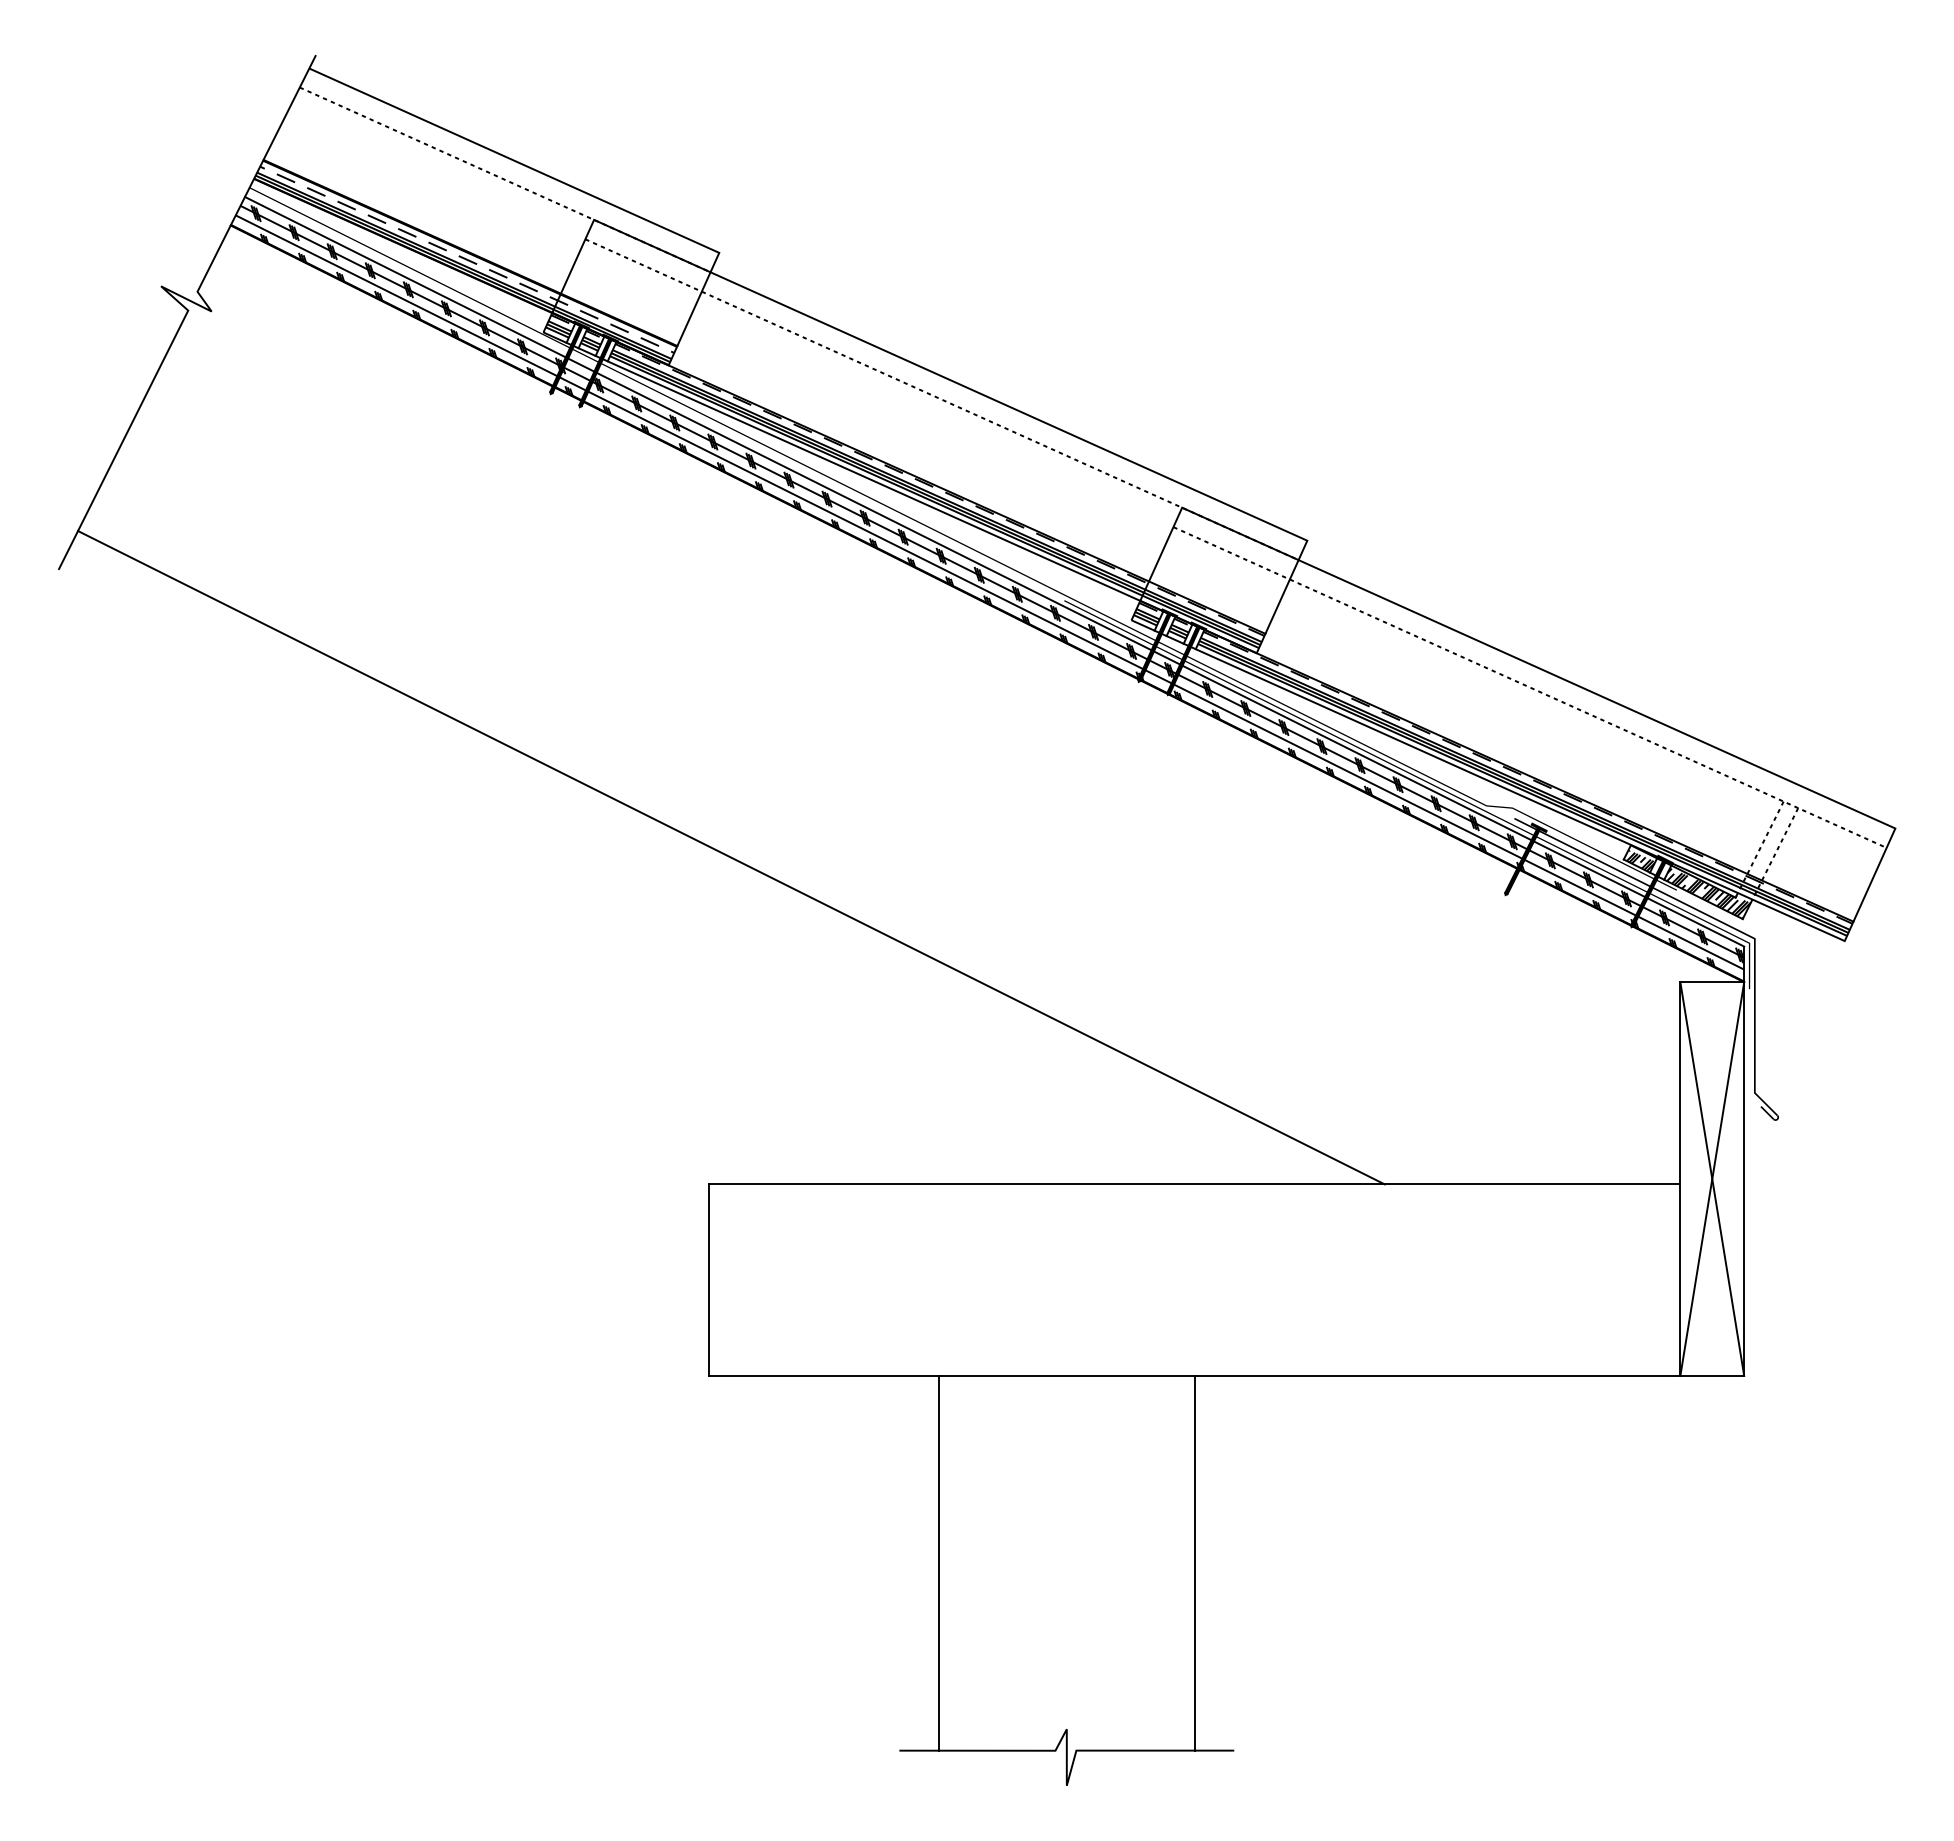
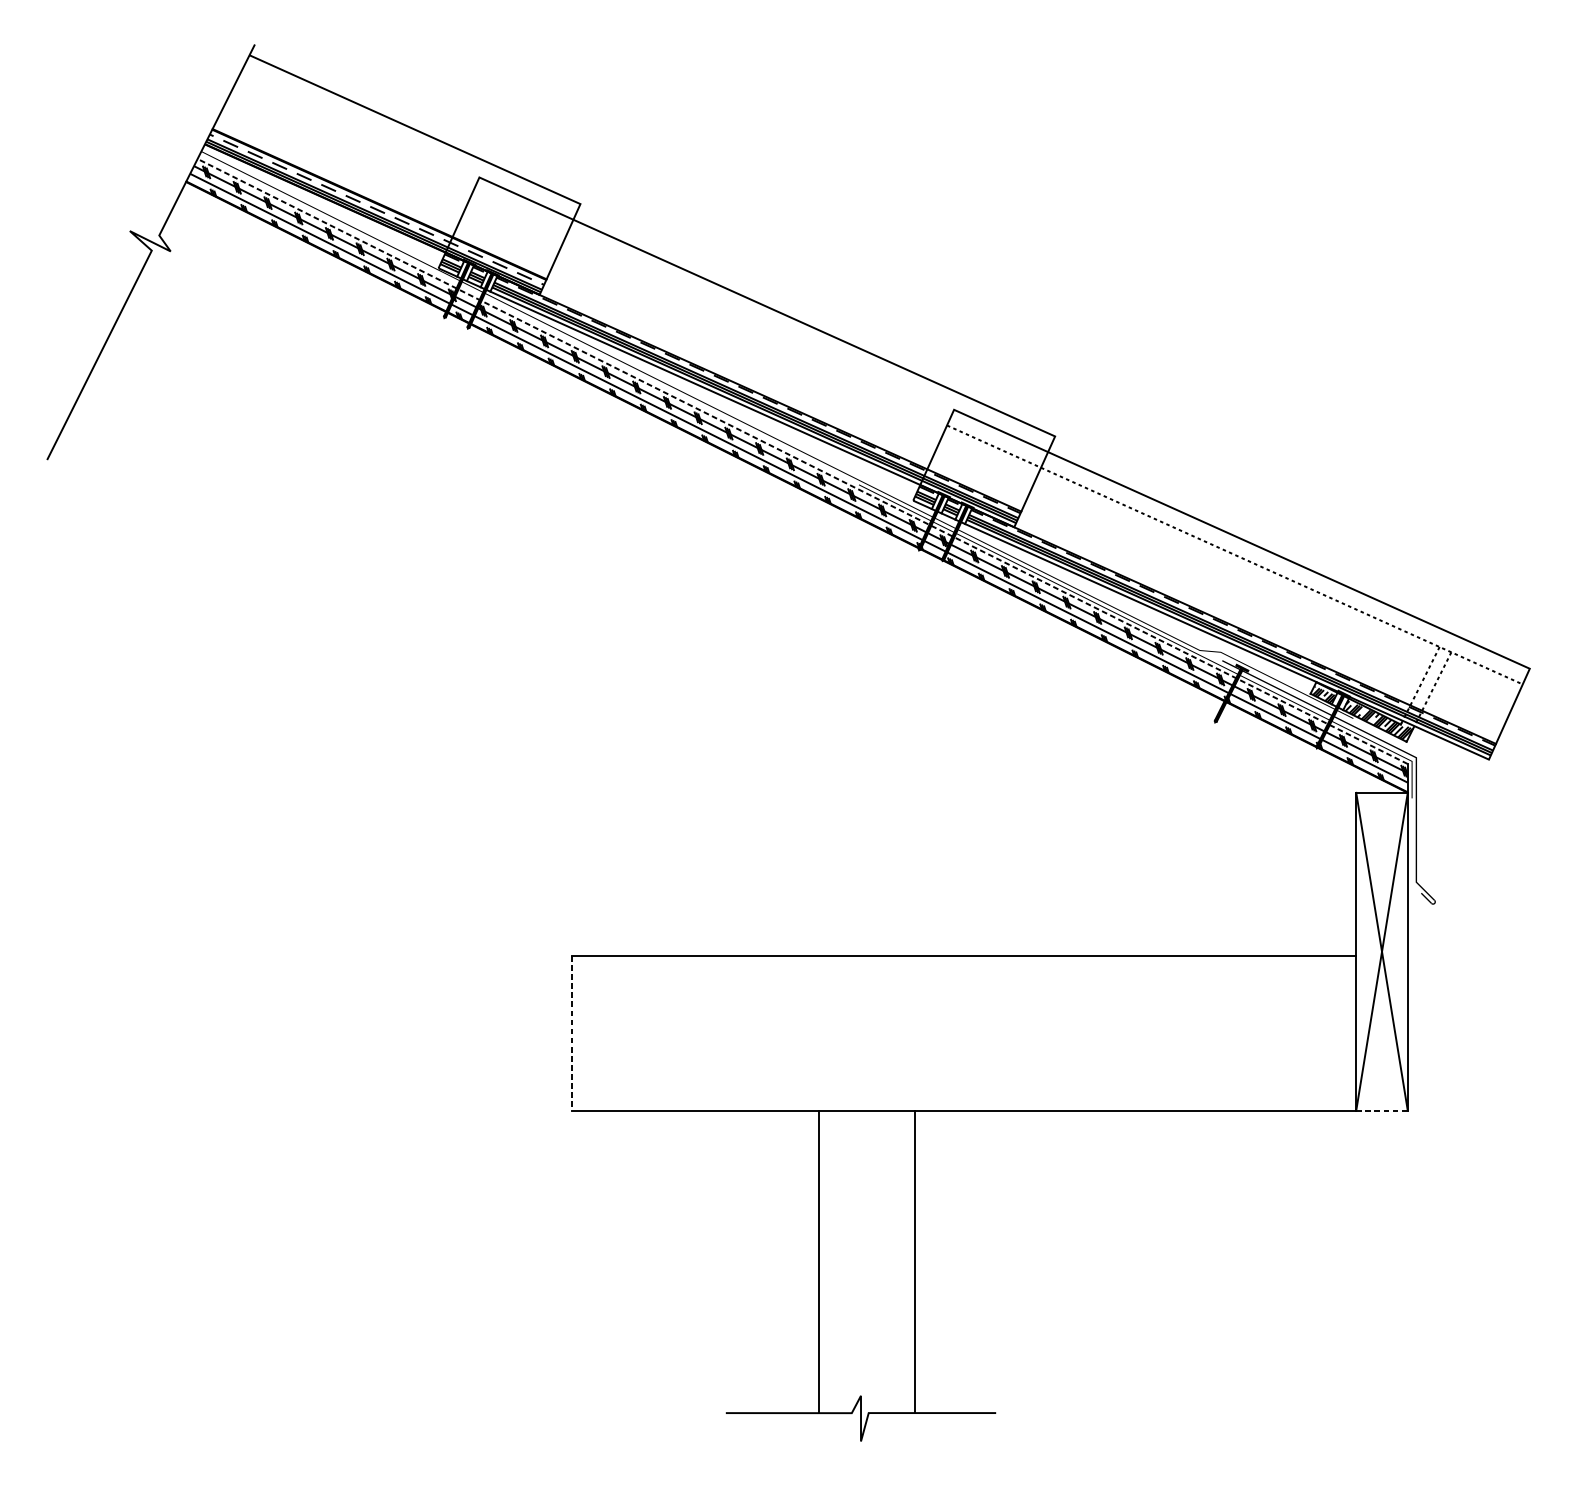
line: (504, 179) -> (407, 144), removed
line: (941, 399) -> (759, 322), removed
line: (994, 571) -> (802, 461), solid -> dashed
line: (731, 857) -> (590, 692), removed
line: (708, 1280) -> (571, 1033), solid -> dashed
line: (1712, 1375) -> (1382, 1110), solid -> dashed
line: (939, 1562) -> (819, 1261), moved
line: (1194, 1562) -> (914, 1261), moved

